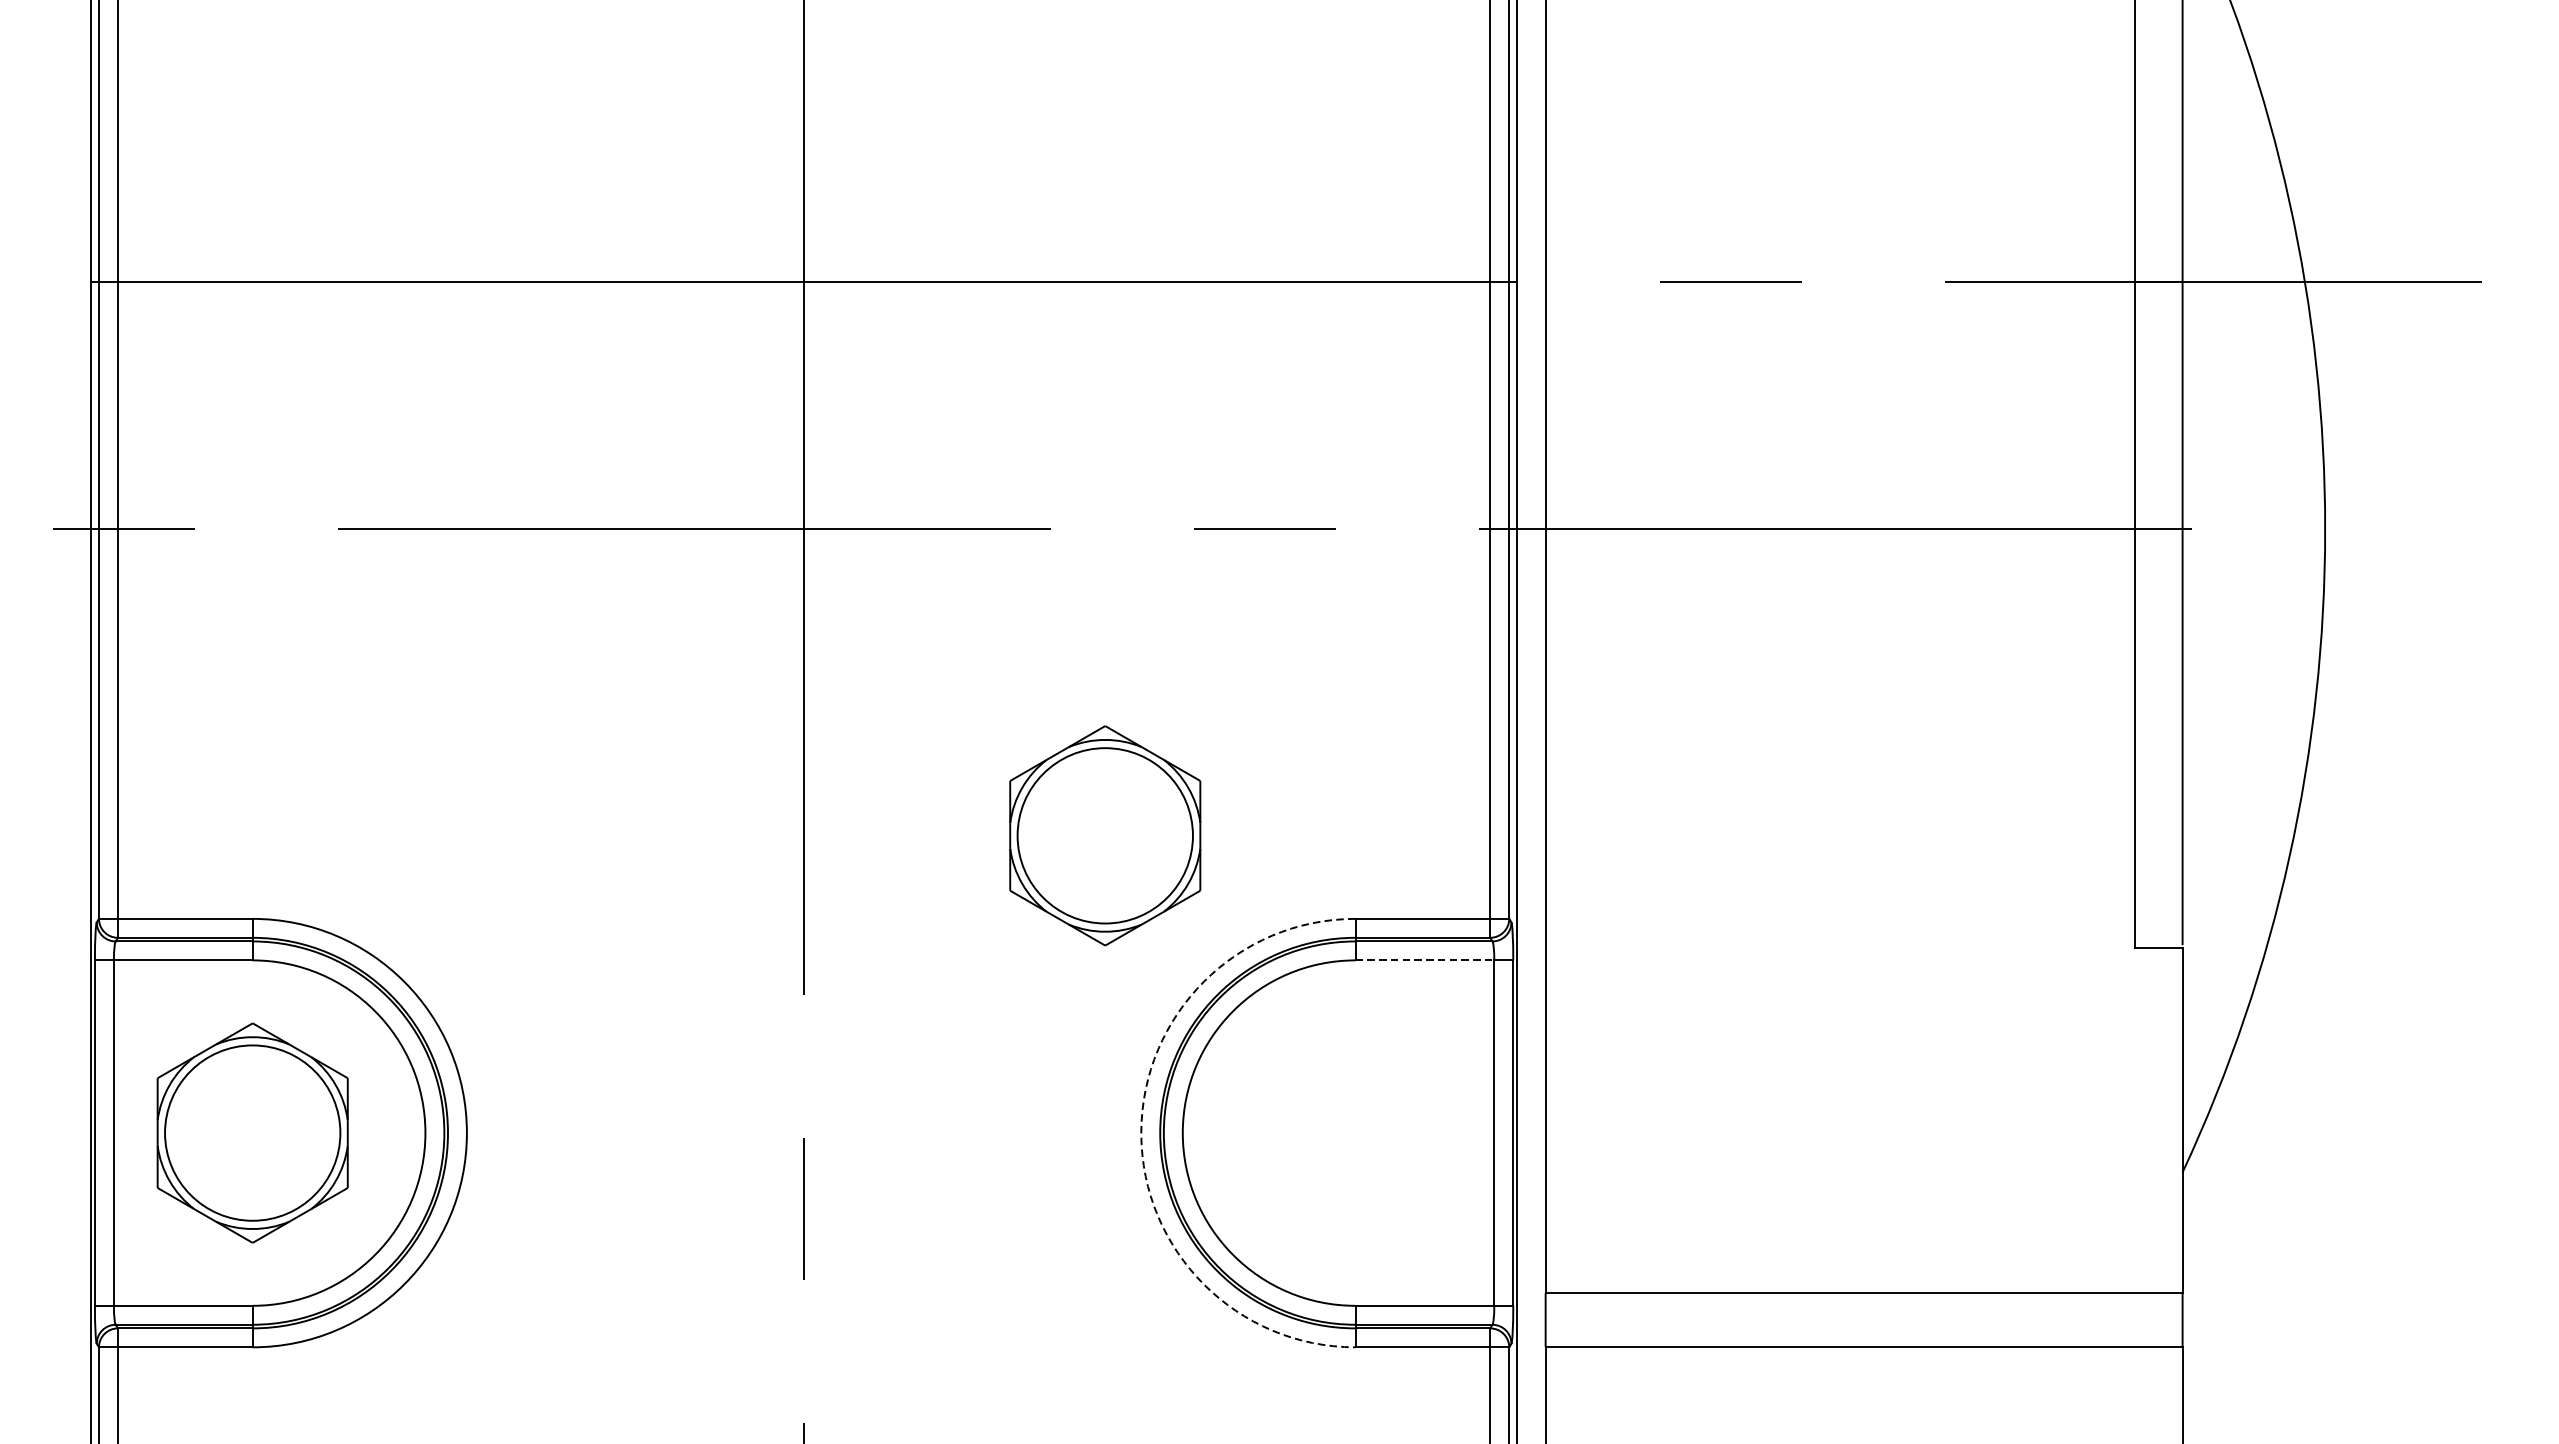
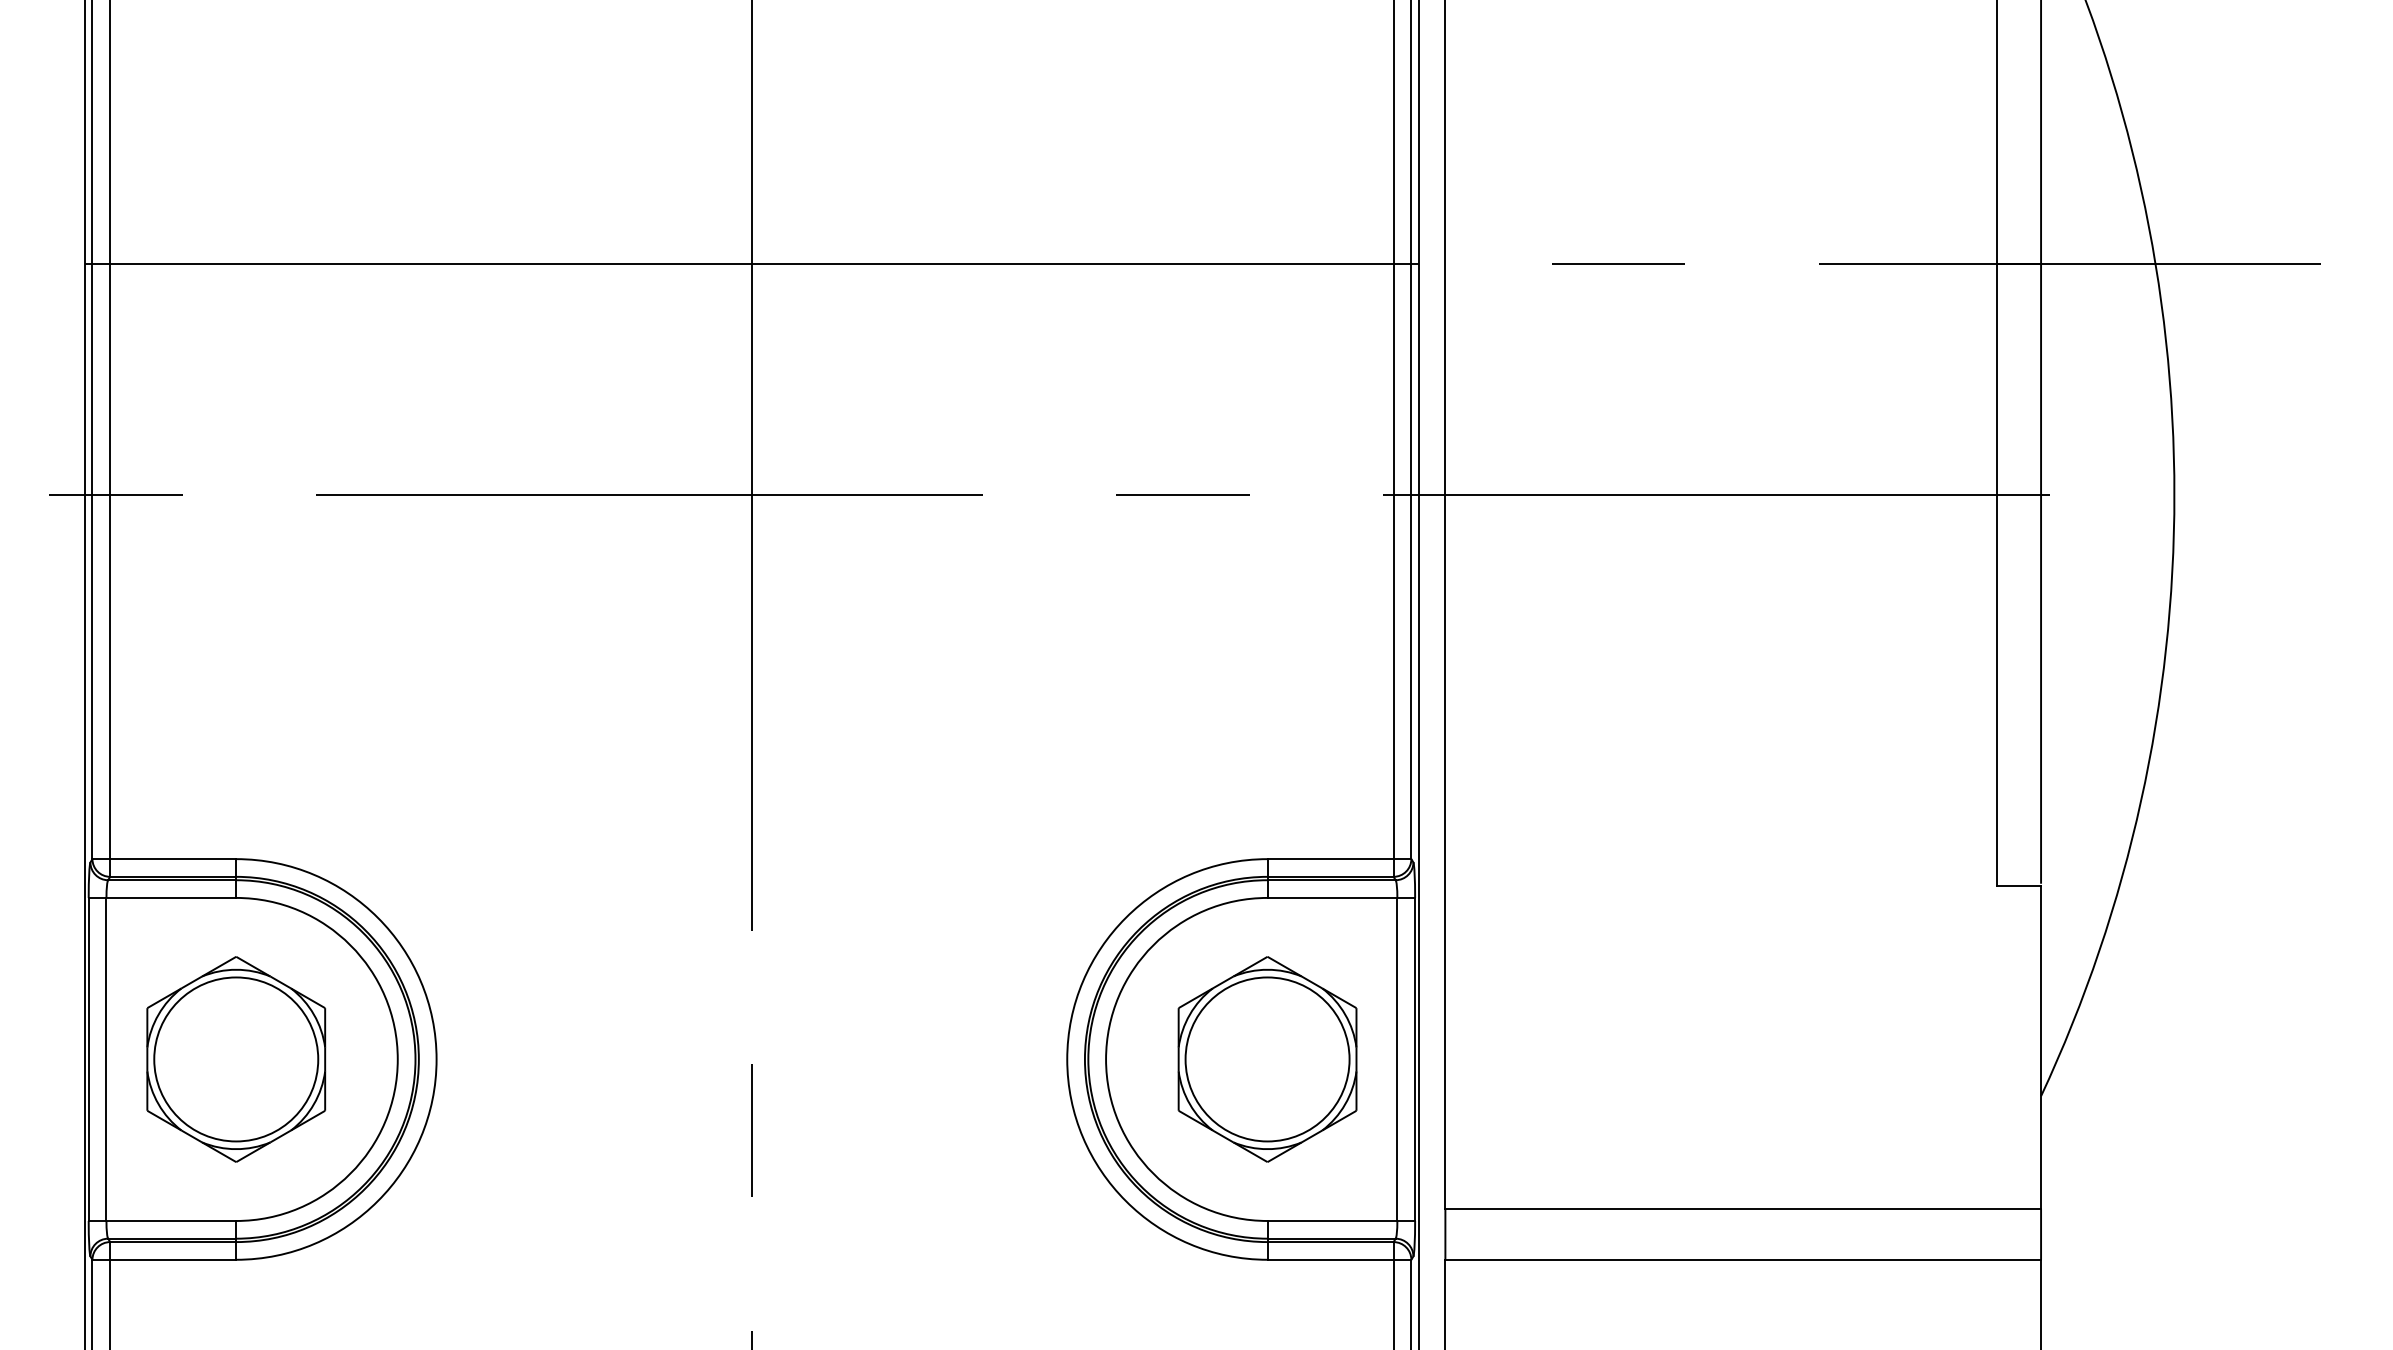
part: (1105, 835) -> (1267, 1059), moved
line: (1424, 959) -> (1332, 897), dashed -> solid
arc: (1141, 1133) -> (1067, 1059), dashed -> solid

